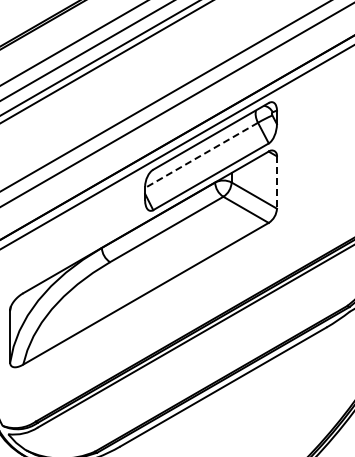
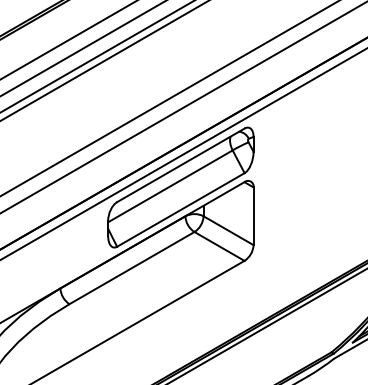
line: (201, 155) -> (170, 186), dashed -> solid
line: (276, 183) -> (253, 217), dashed -> solid

